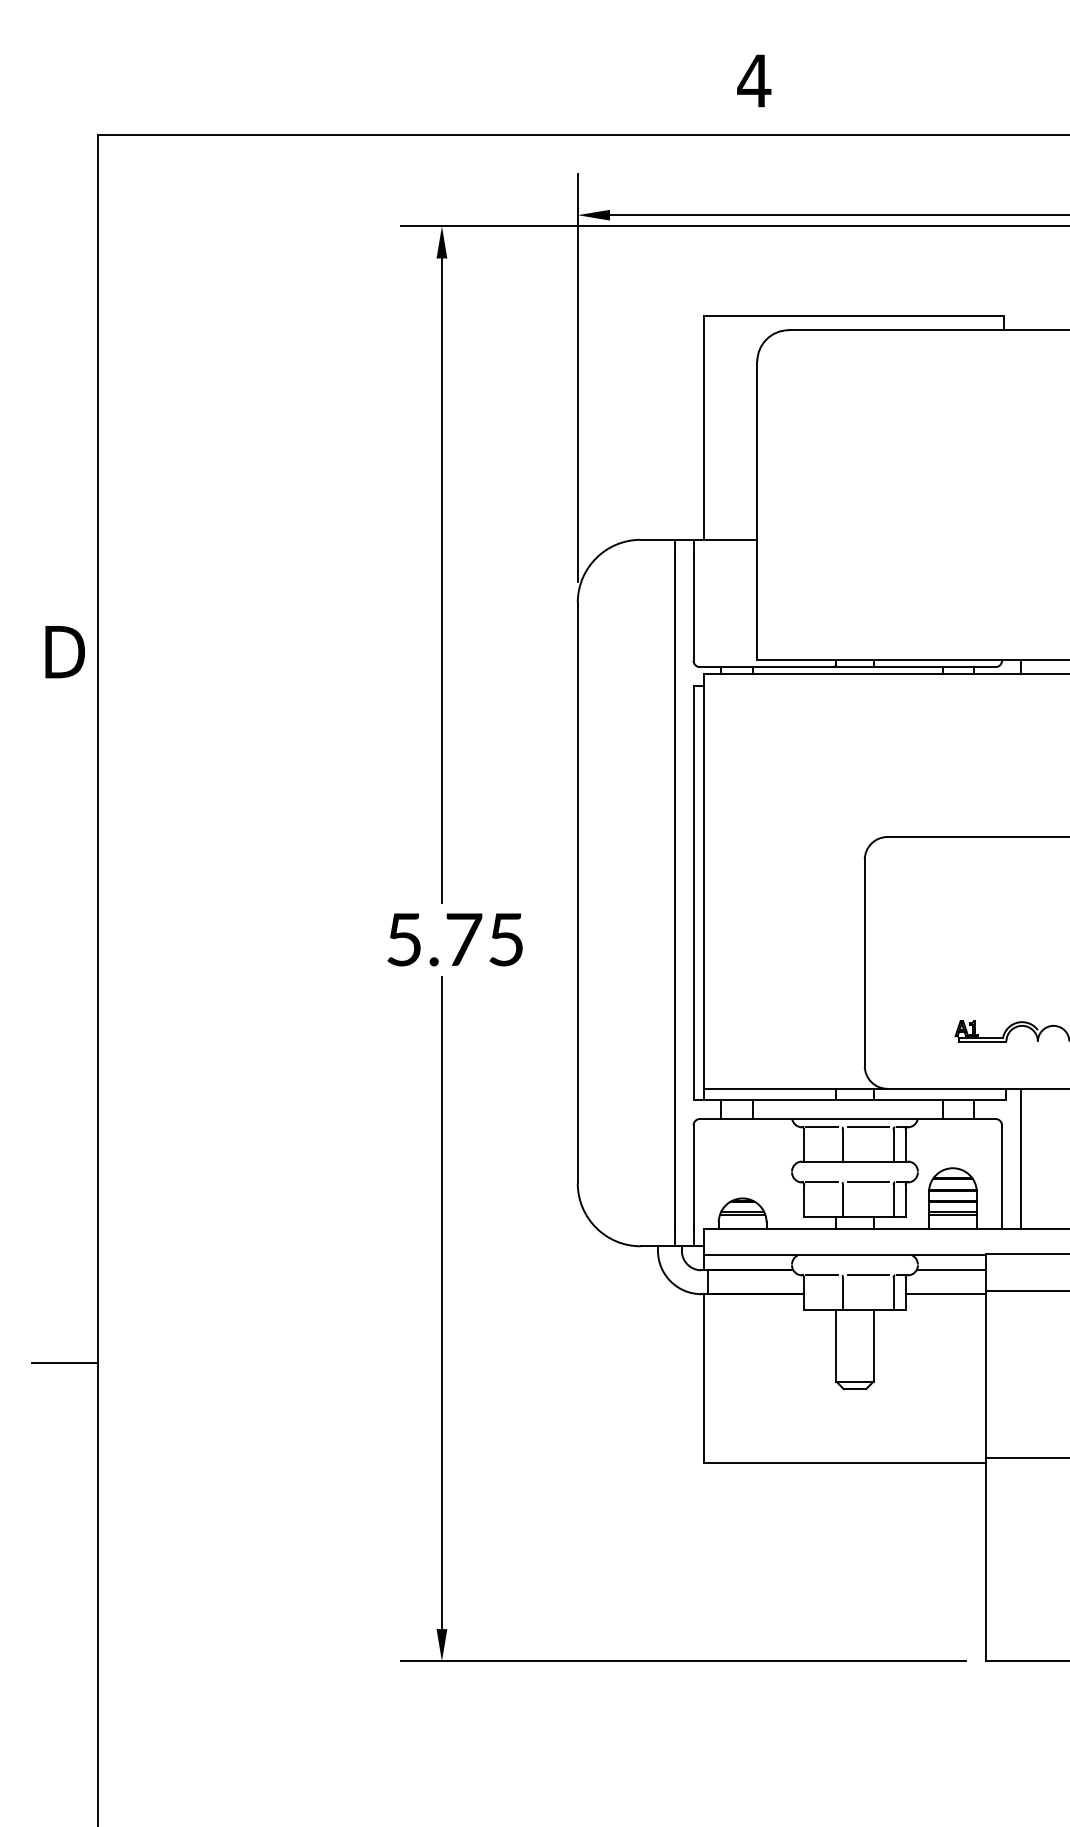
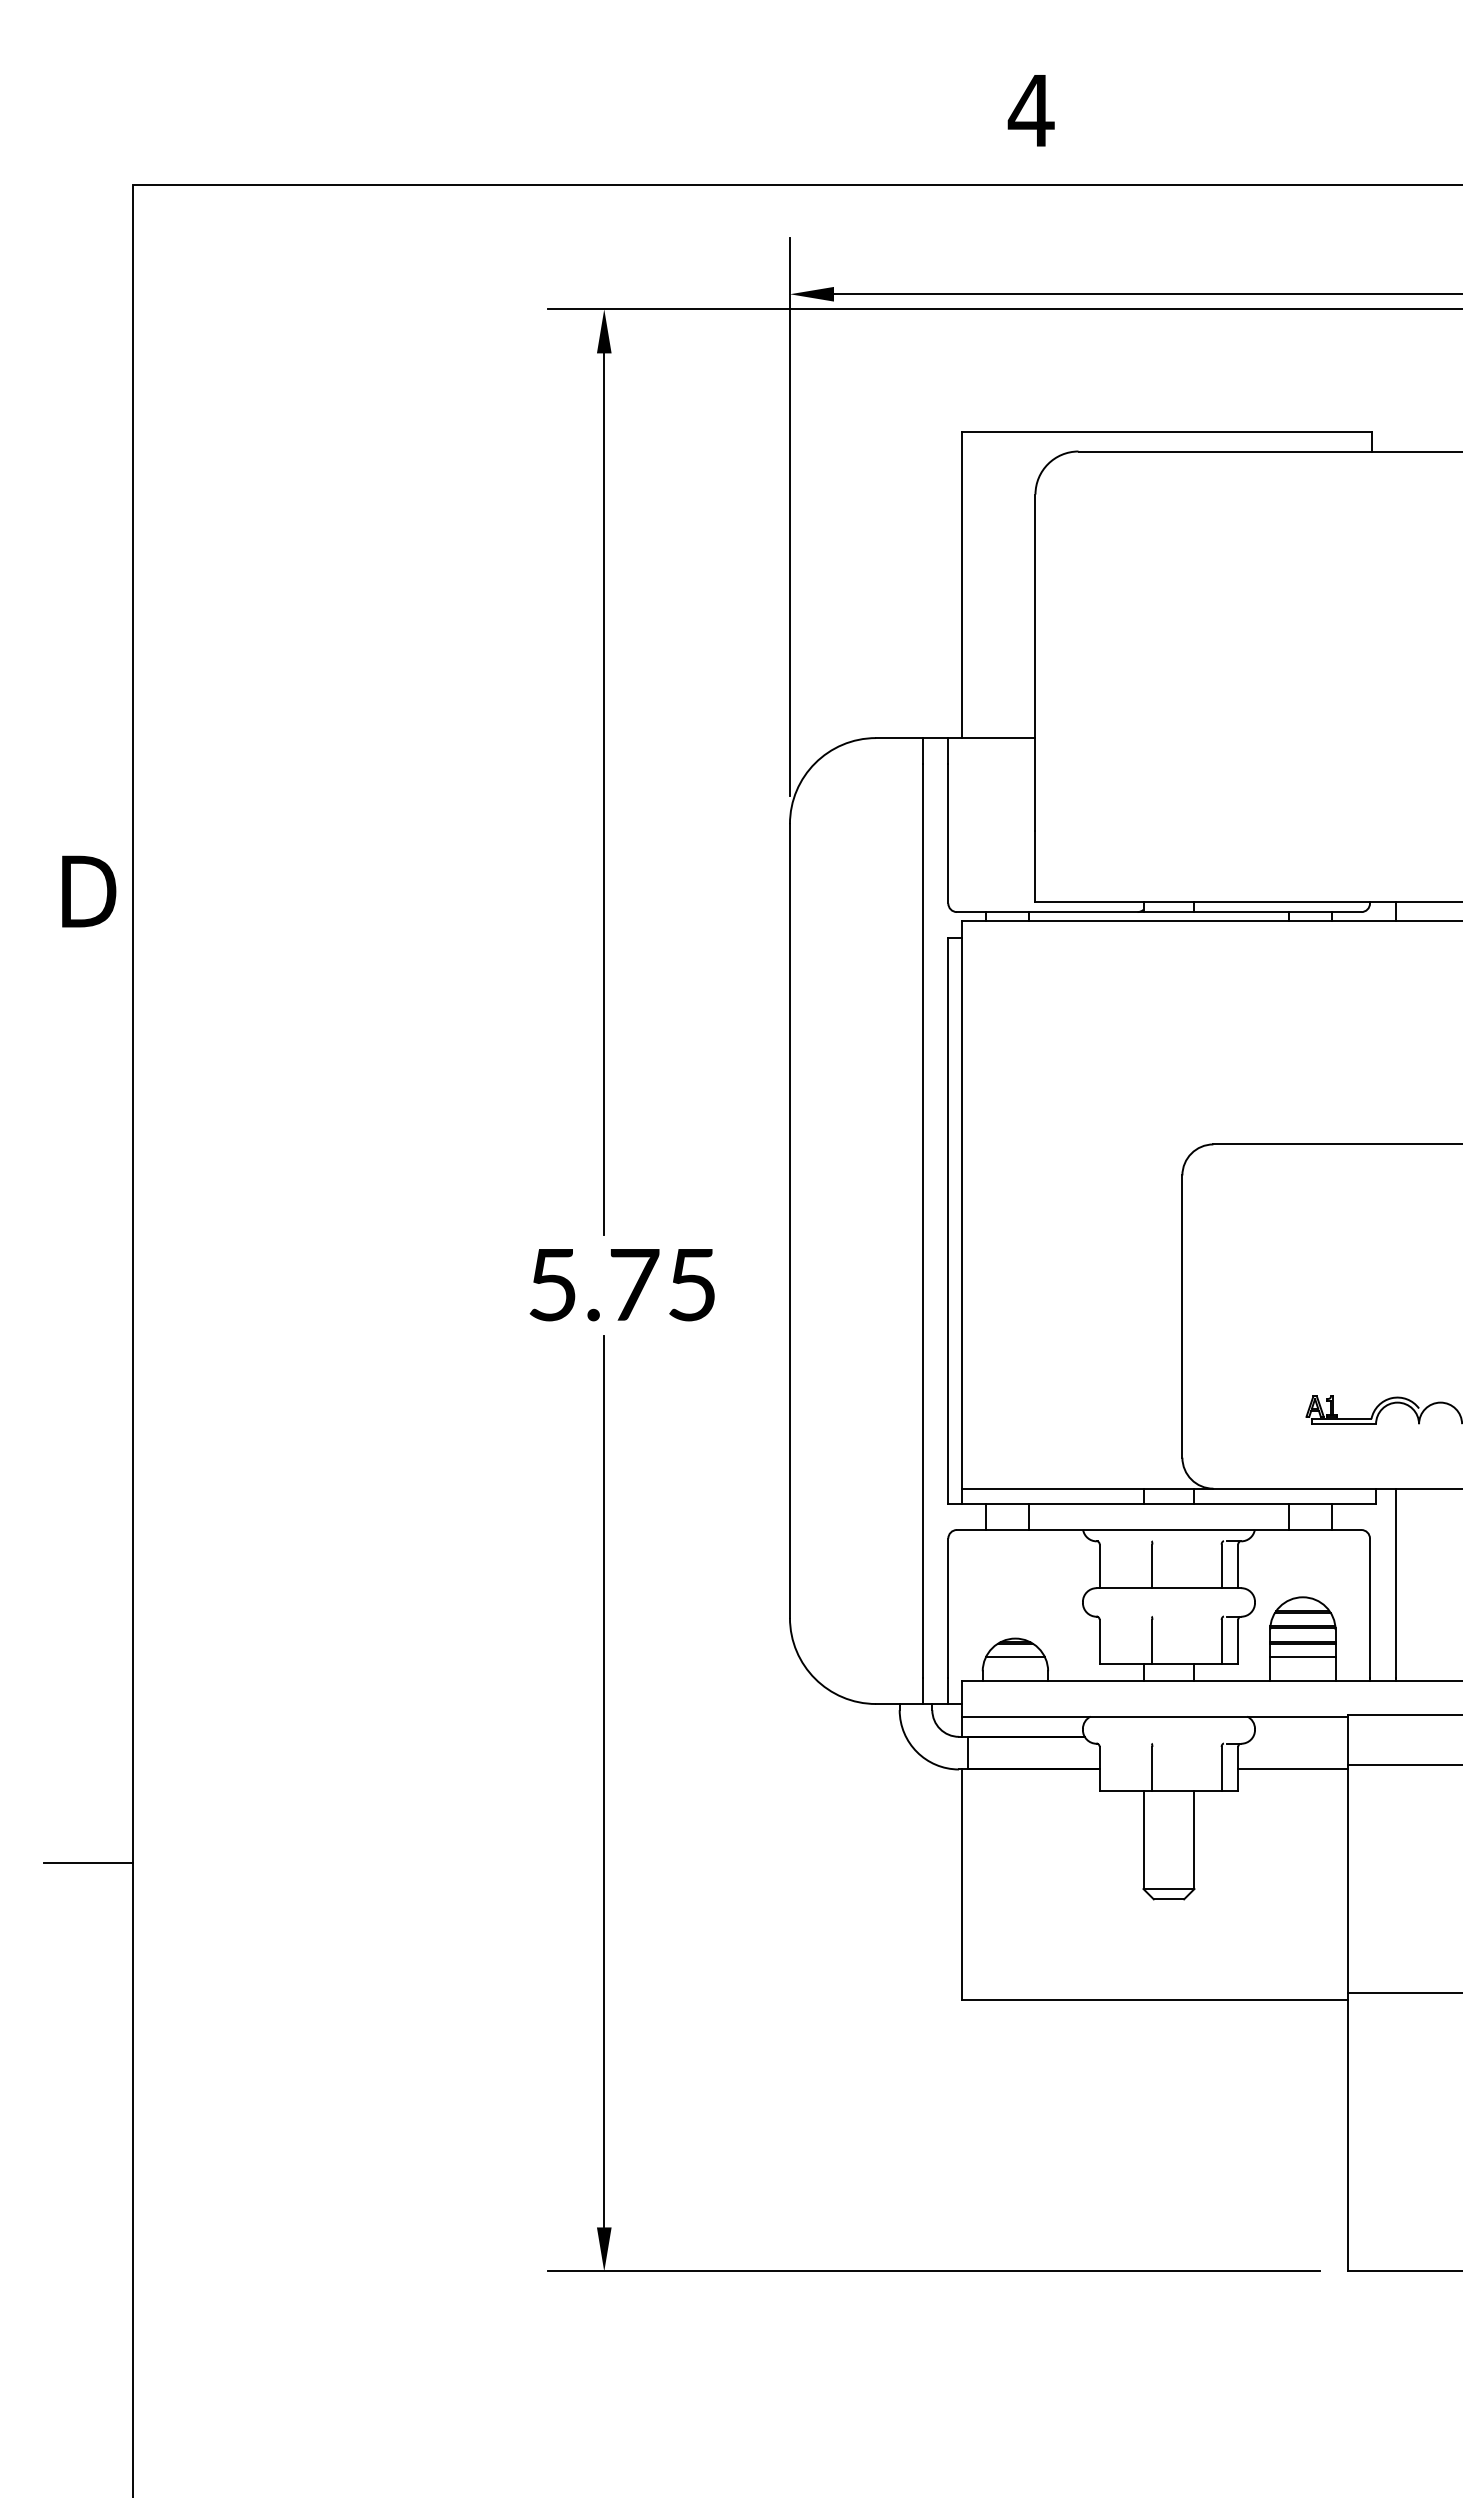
line: (821, 1127) -> (1123, 1541), removed
line: (868, 1127) -> (1187, 1541), removed
line: (821, 1182) -> (1123, 1616), removed
line: (868, 1182) -> (1187, 1616), removed
line: (742, 1214) -> (1015, 1660), removed
line: (952, 1214) -> (1302, 1660), removed
line: (951, 1270) -> (1300, 1736), removed
line: (821, 1275) -> (1123, 1743), removed
line: (868, 1275) -> (1187, 1743), removed

